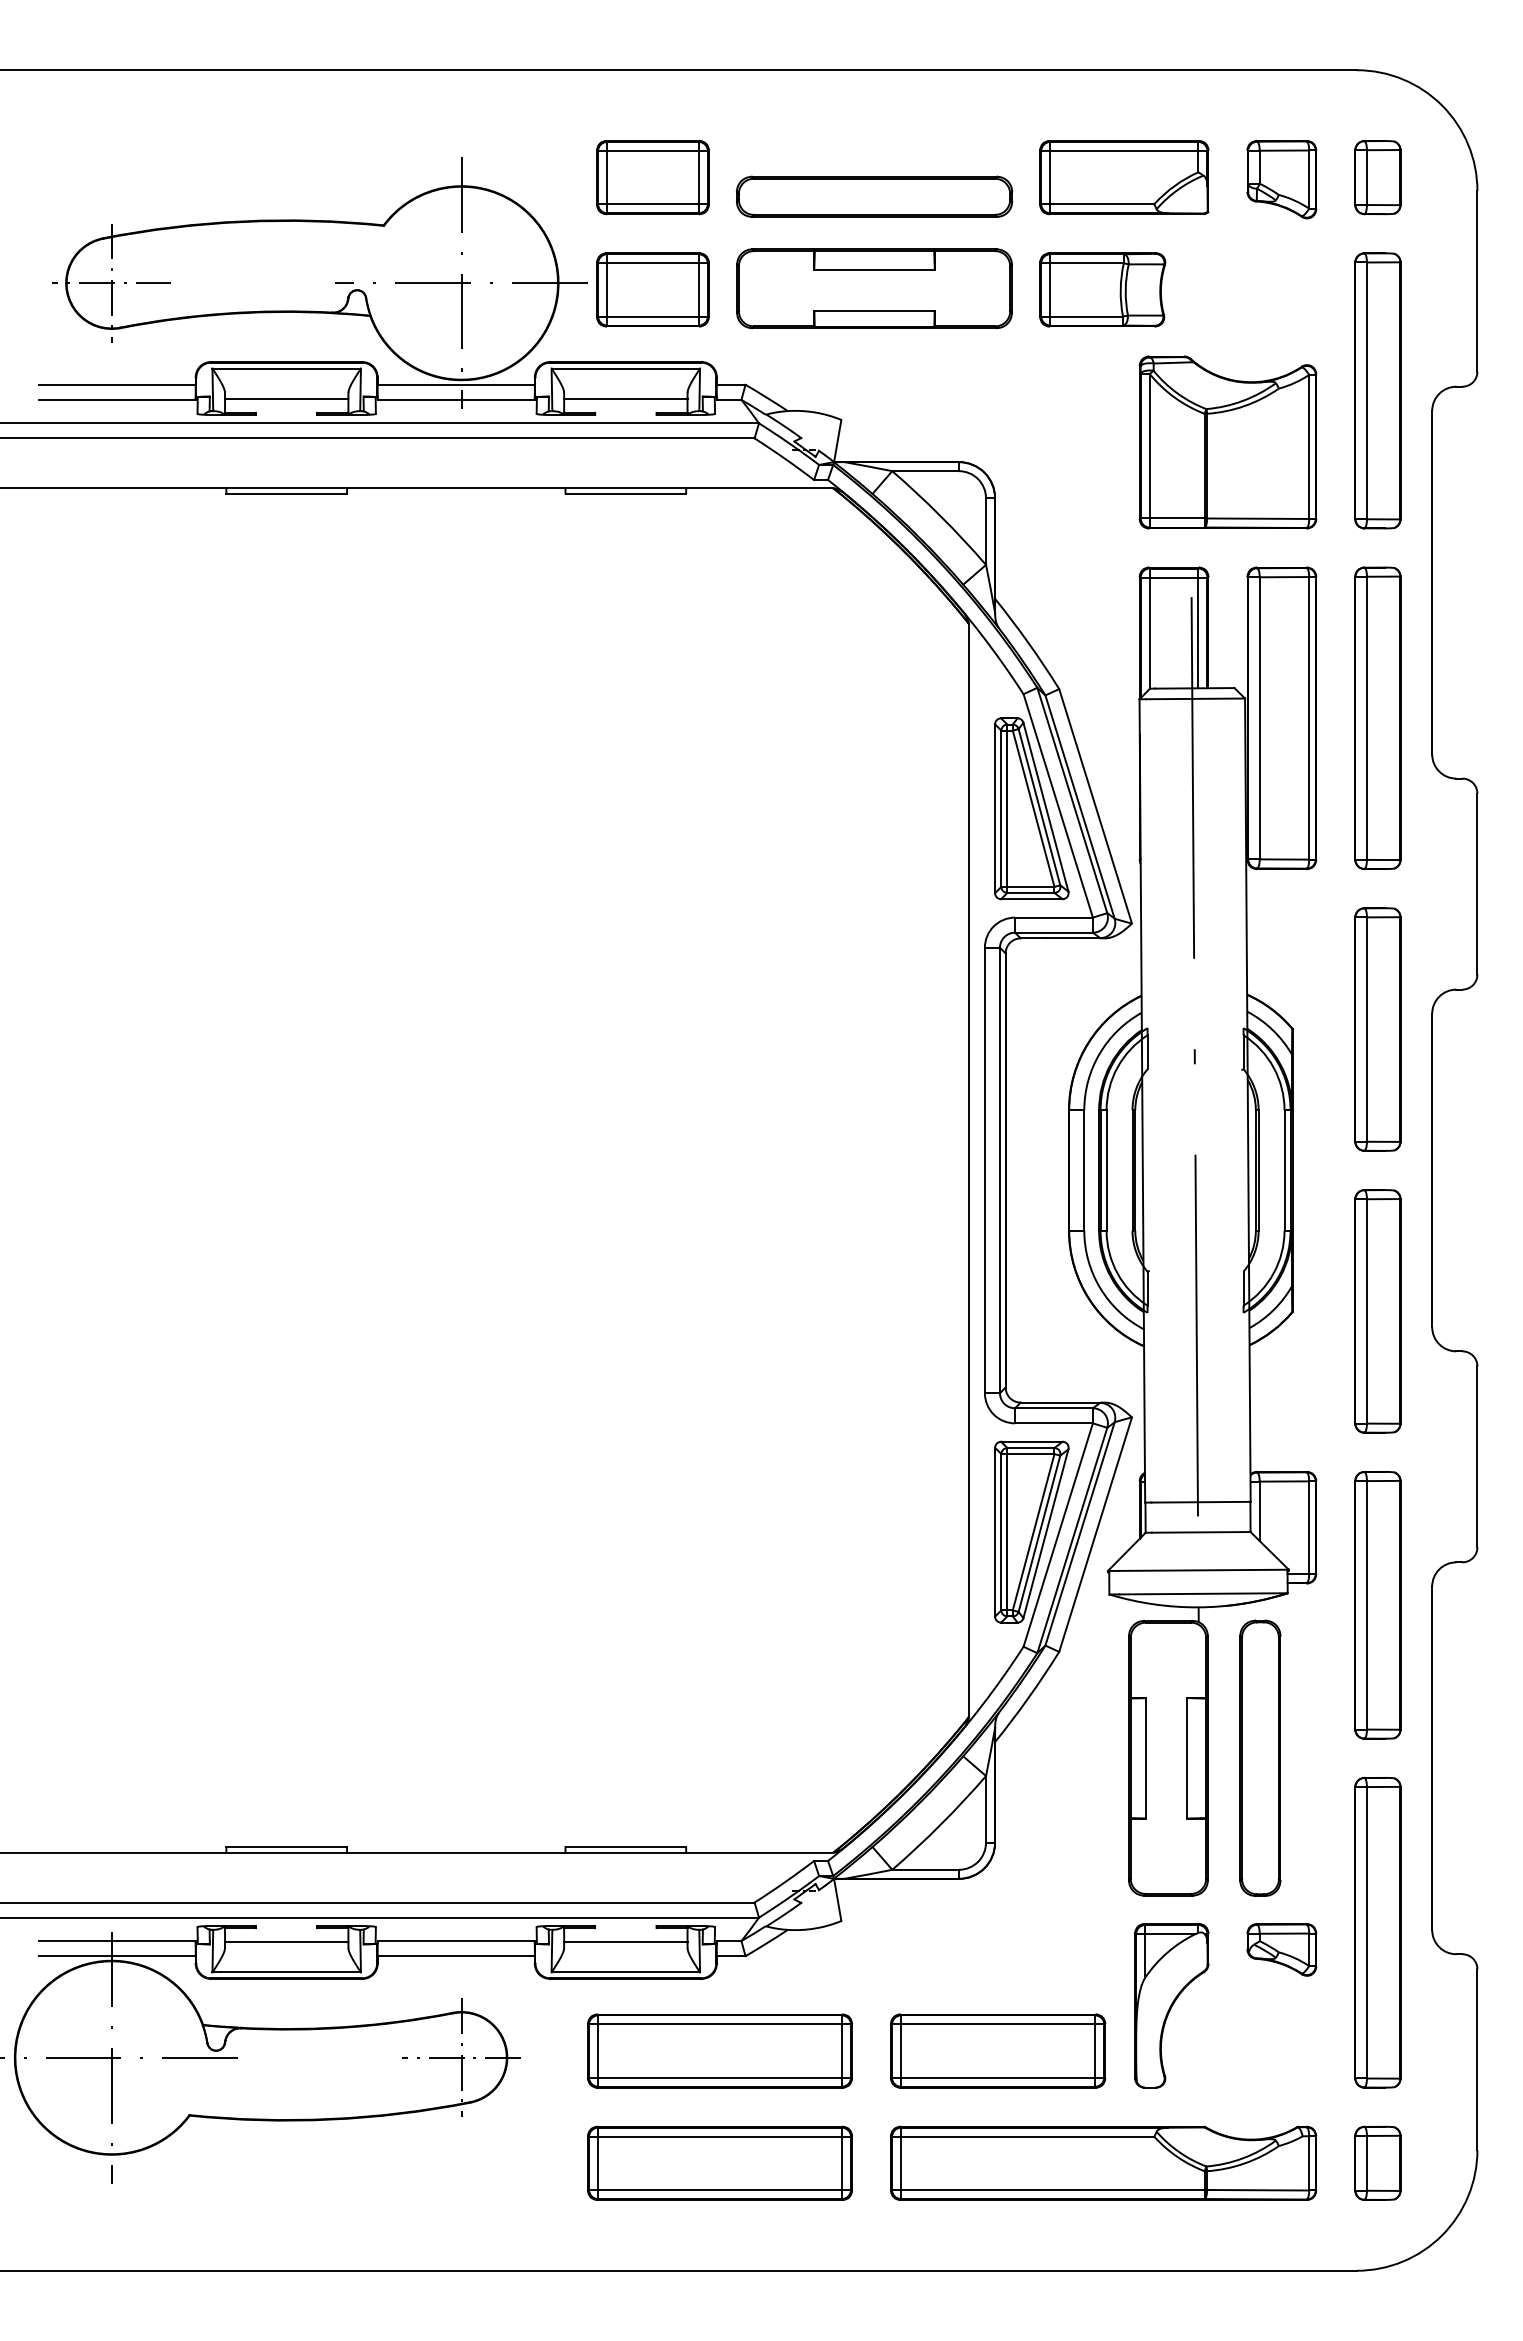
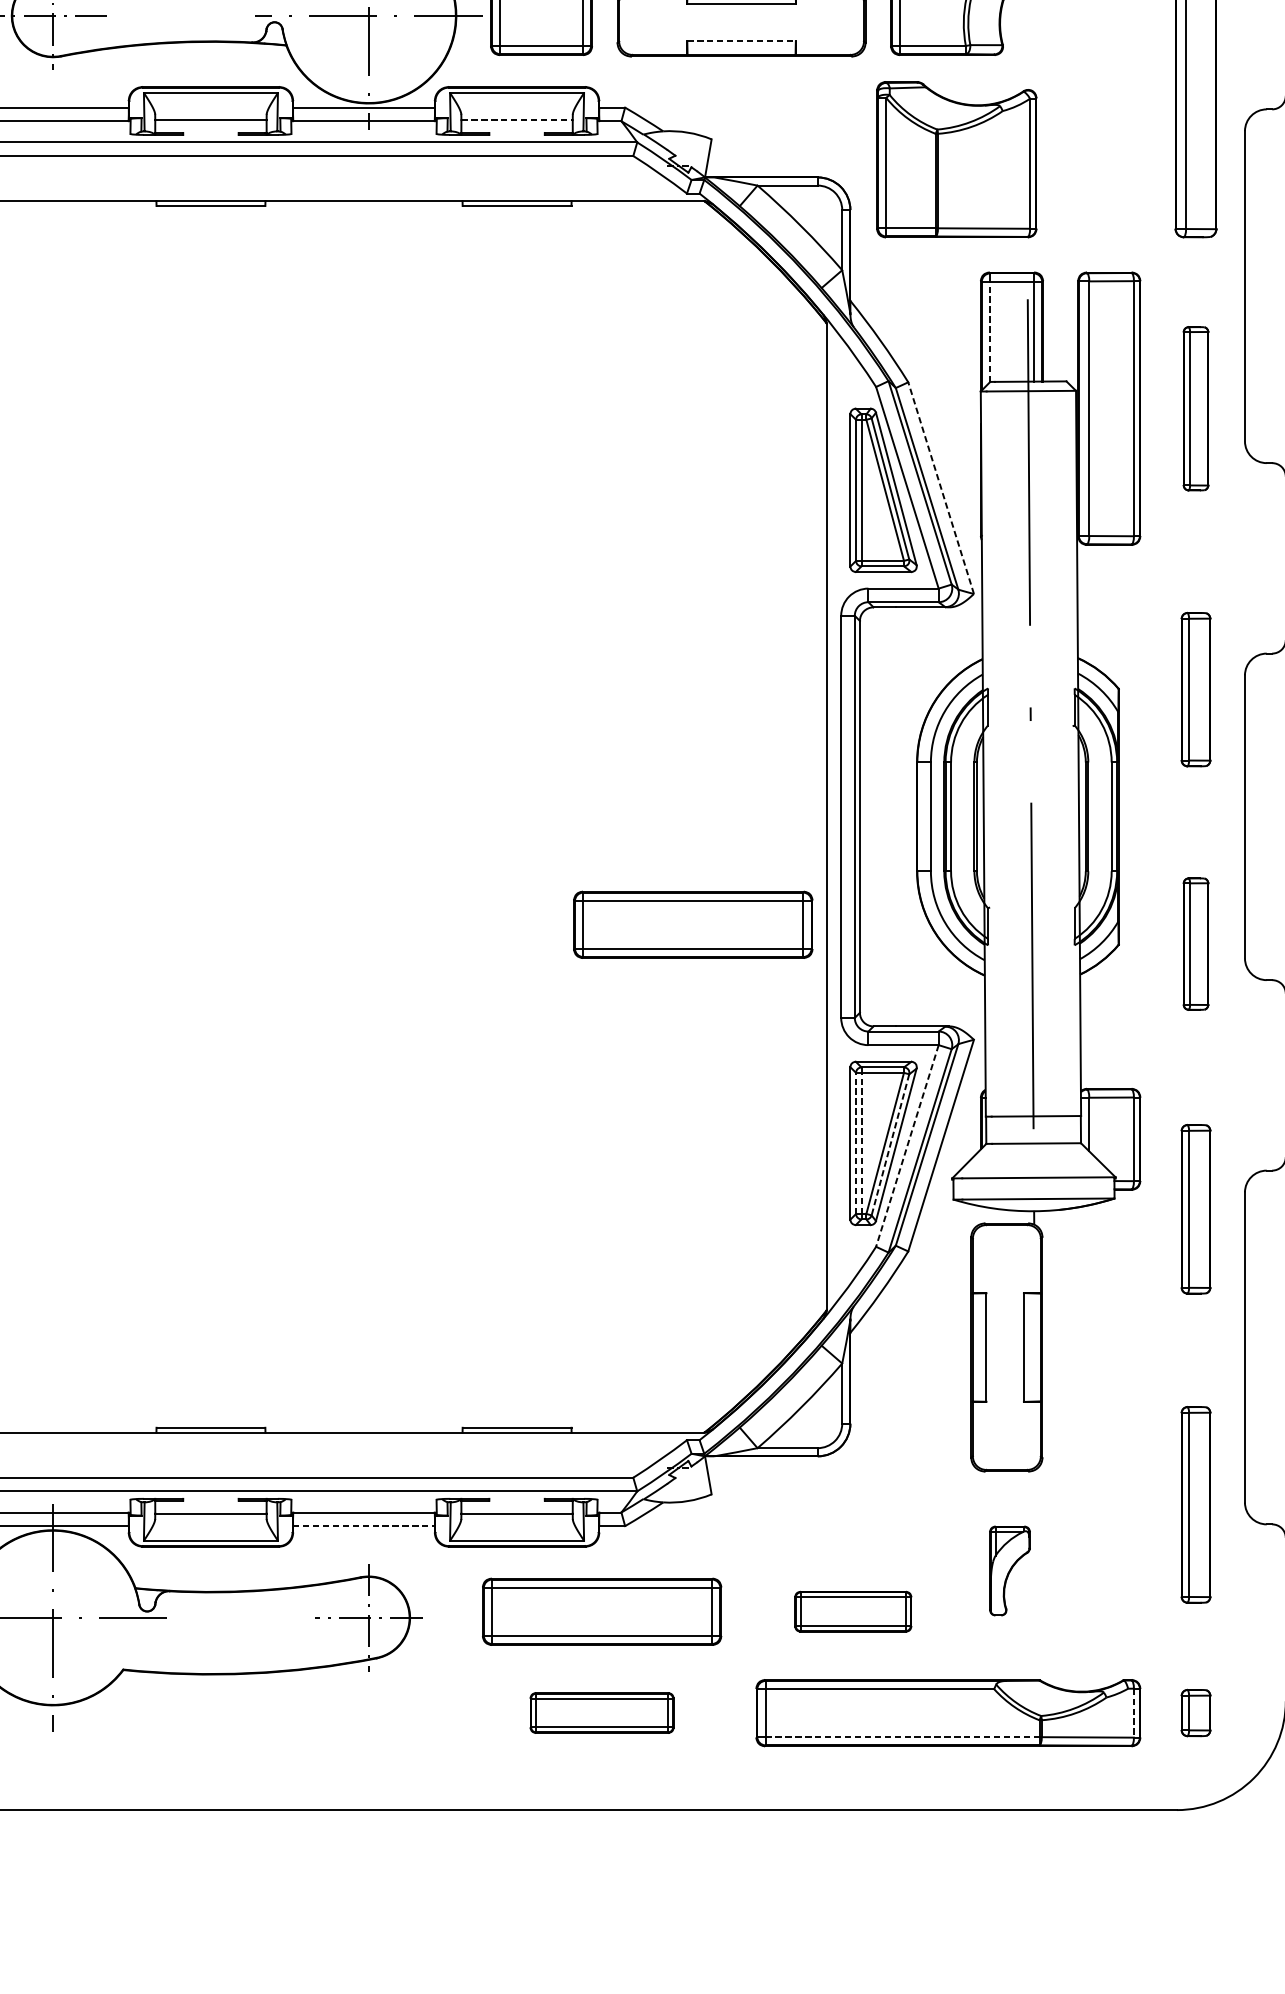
line: (875, 311) -> (742, 41), solid -> dashed
line: (625, 398) -> (516, 120), solid -> dashed
part: (1227, 442) -> (956, 159), moved
line: (1149, 633) -> (989, 332), solid -> dashed
part: (1377, 718) -> (1195, 408), size x0.6
line: (1095, 806) -> (941, 488), solid -> dashed
part: (1377, 1029) -> (1195, 689), size x0.7
part: (820, 1289) -> (692, 924), added
part: (1377, 1311) -> (1195, 944), size x0.6
line: (1001, 1531) -> (856, 1142), solid -> dashed
line: (1007, 1531) -> (861, 1142), solid -> dashed
line: (1039, 1533) -> (890, 1144), solid -> dashed
line: (1058, 1535) -> (907, 1146), solid -> dashed
part: (1377, 1604) -> (1195, 1208), size x0.7
part: (1260, 1757) -> (1089, 1346), removed
part: (1377, 1932) -> (1195, 1504), size x0.7
part: (1281, 1949) -> (1108, 1520), removed
line: (456, 1956) -> (364, 1526), solid -> dashed
part: (1171, 2005) -> (1009, 1570), size x0.6
part: (998, 2050) -> (853, 1611), size x0.6
part: (719, 2162) -> (601, 1712), size x0.6
part: (1377, 2162) -> (1195, 1712), size x0.7
line: (1309, 2163) -> (1134, 1713), solid -> dashed
line: (1052, 2189) -> (902, 1736), solid -> dashed

